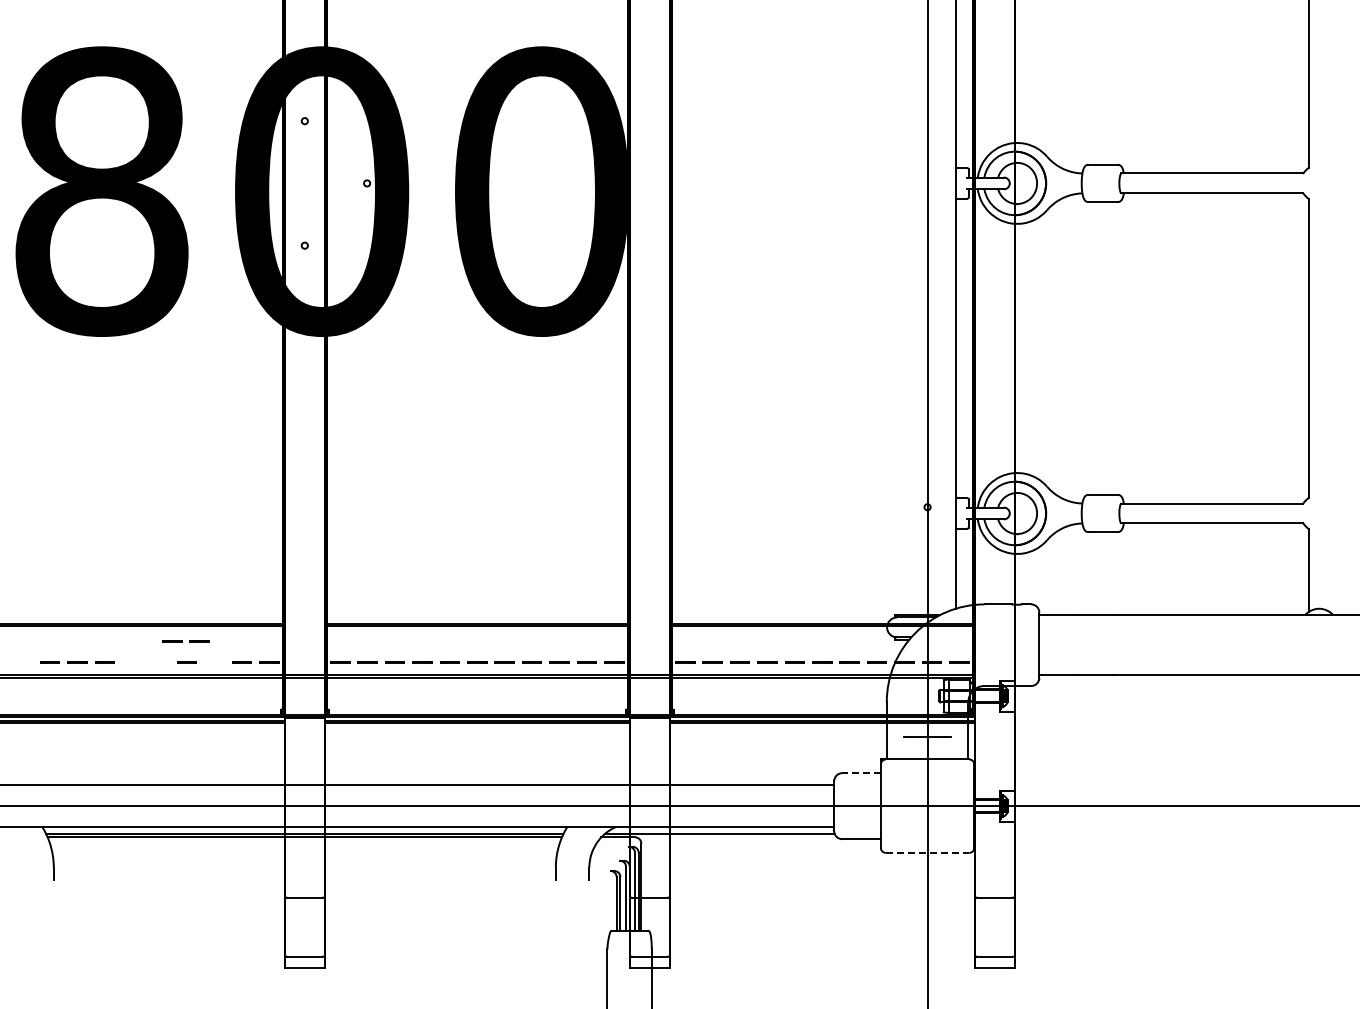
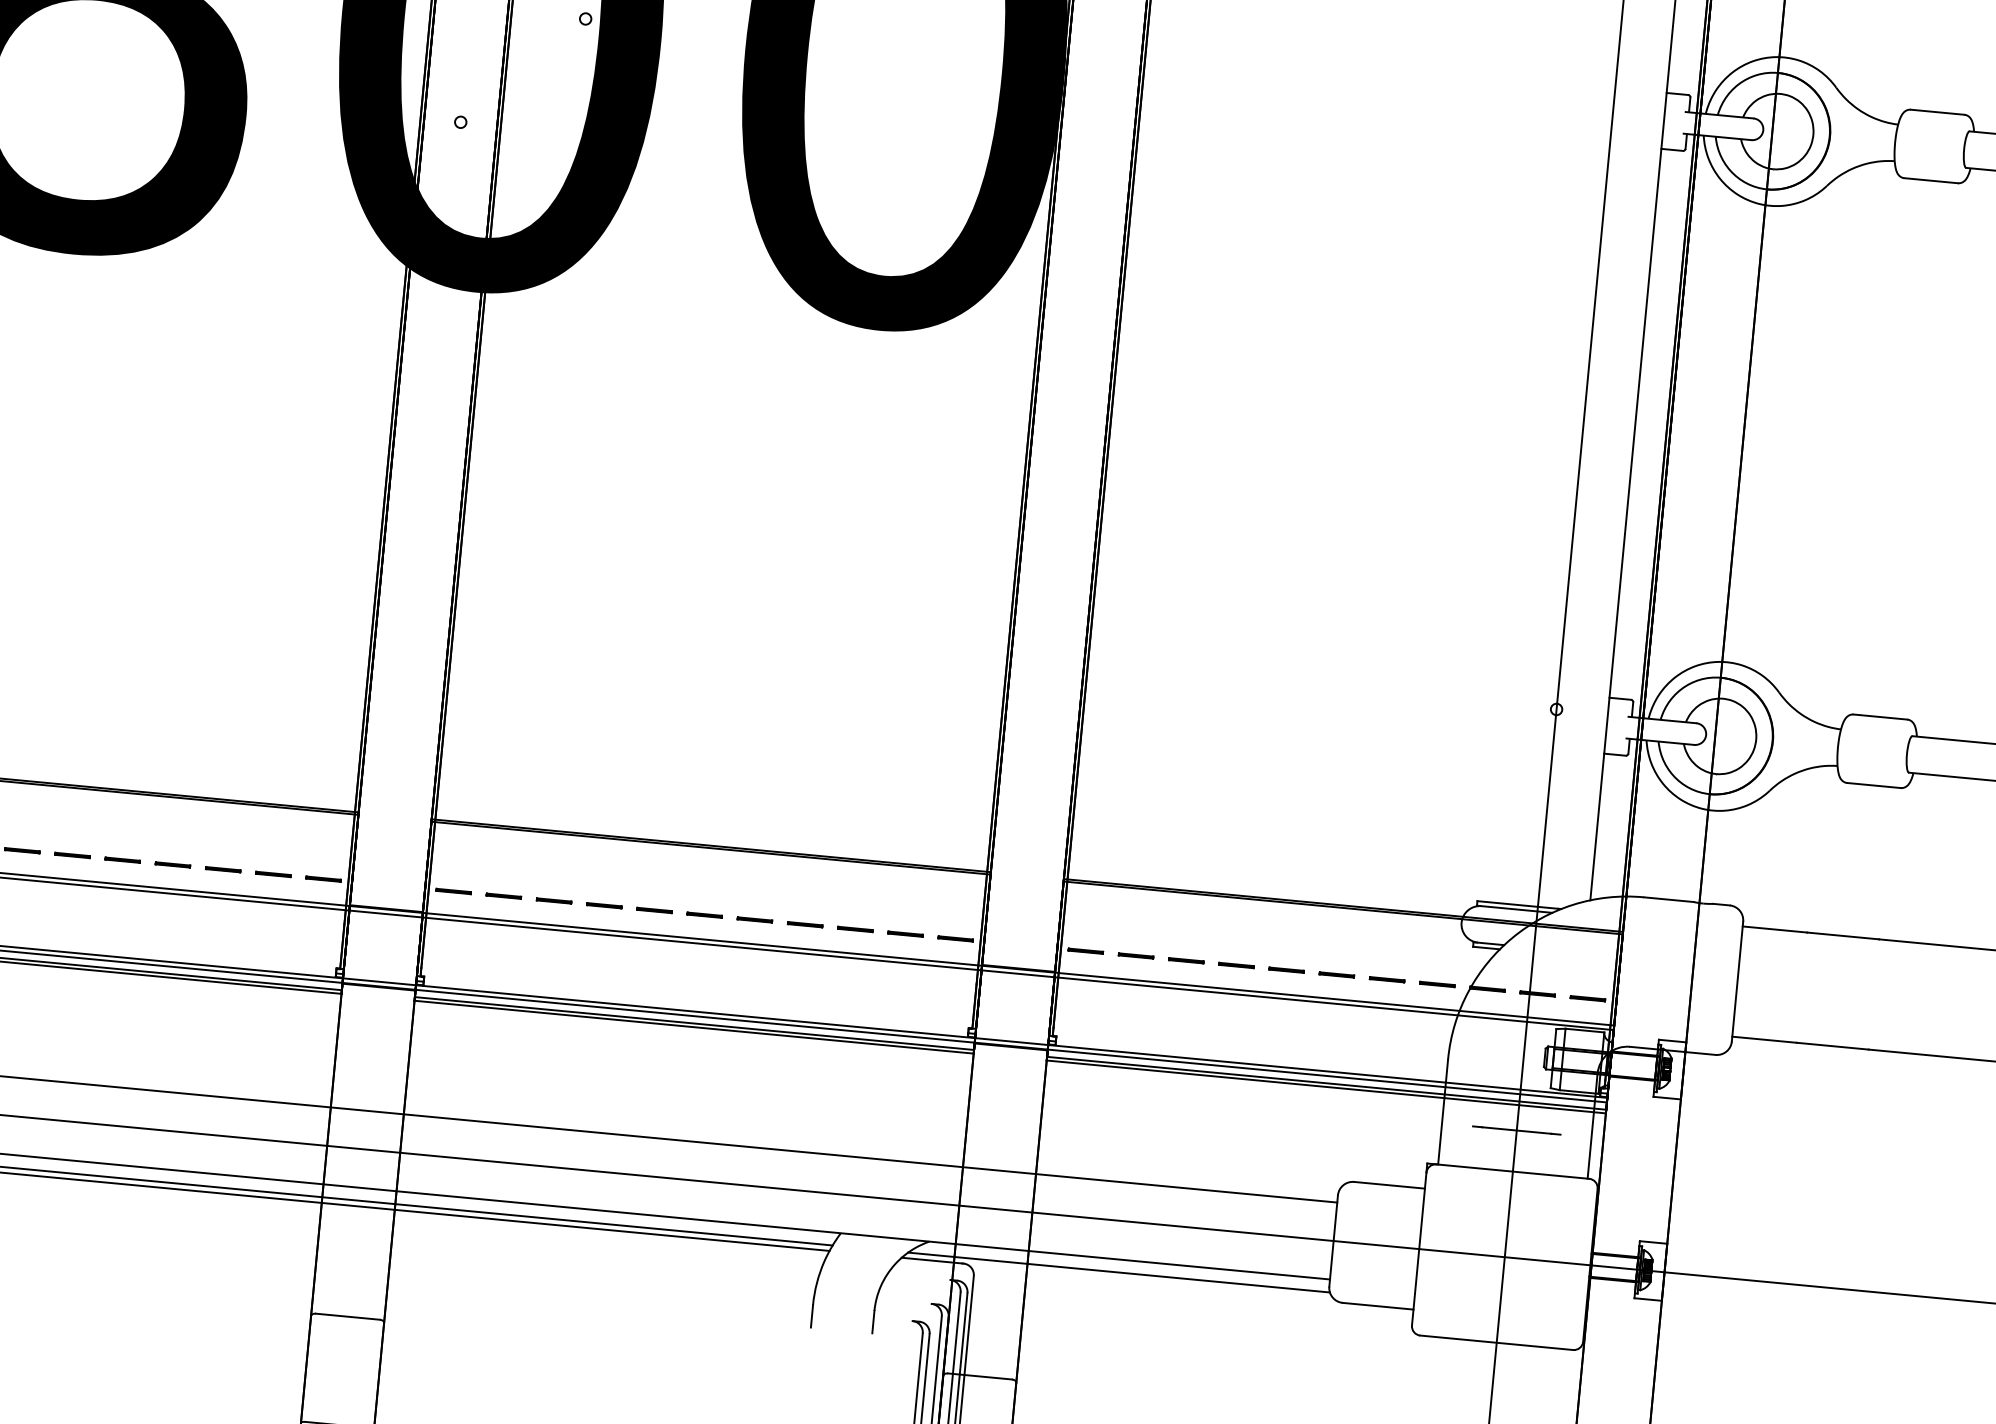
line: (182, 641) -> (91, 857), moved
line: (214, 662) -> (223, 870), added
line: (861, 773) -> (1389, 1185), dashed -> solid
line: (927, 852) -> (1496, 1342), dashed -> solid

